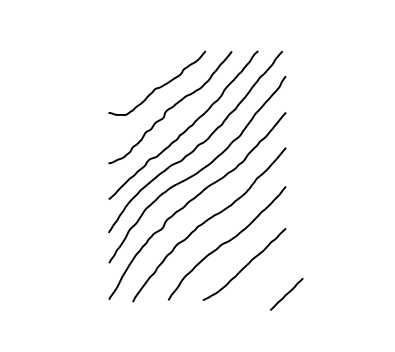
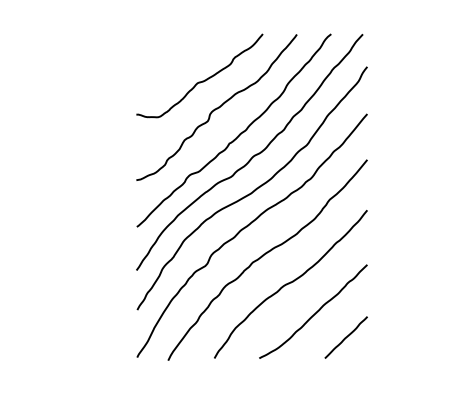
line: (286, 293) -> (345, 336), moved

